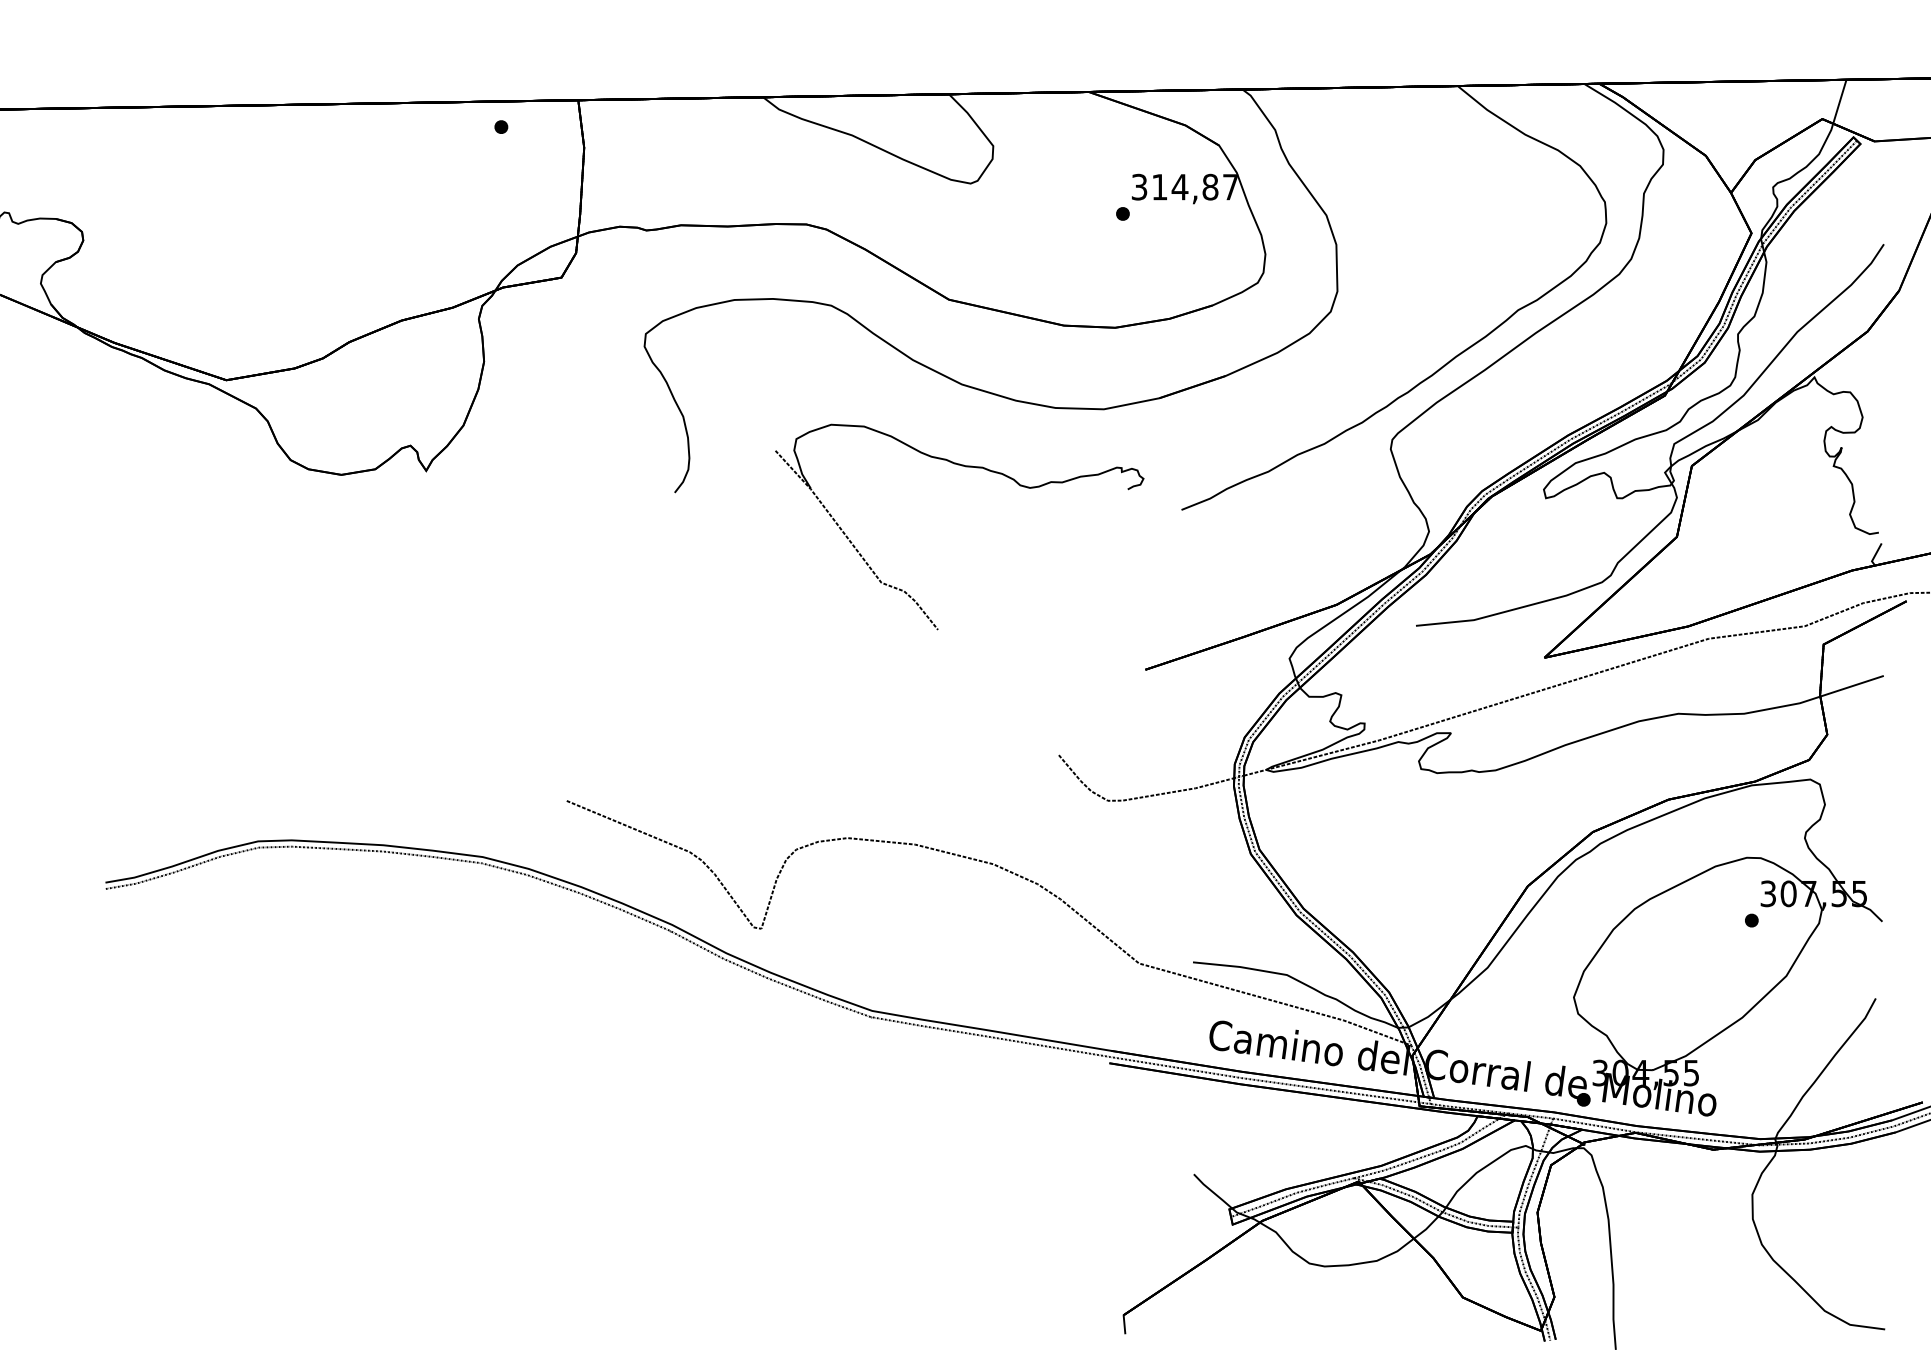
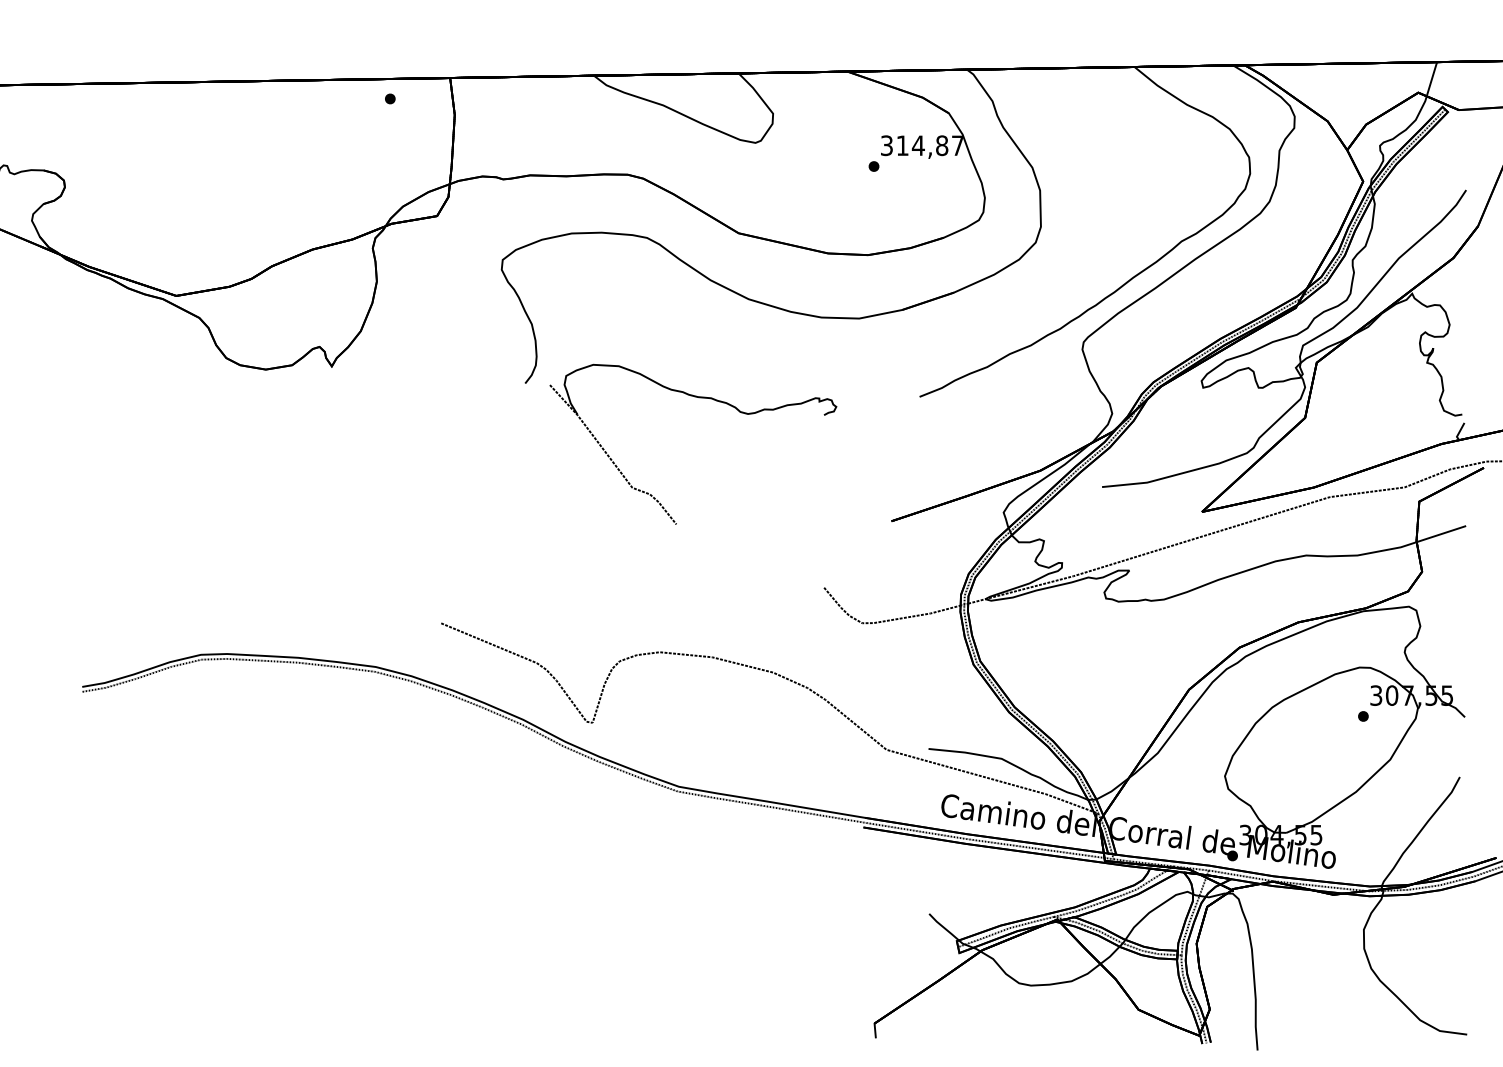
part: (965, 467) -> (697, 398), moved

